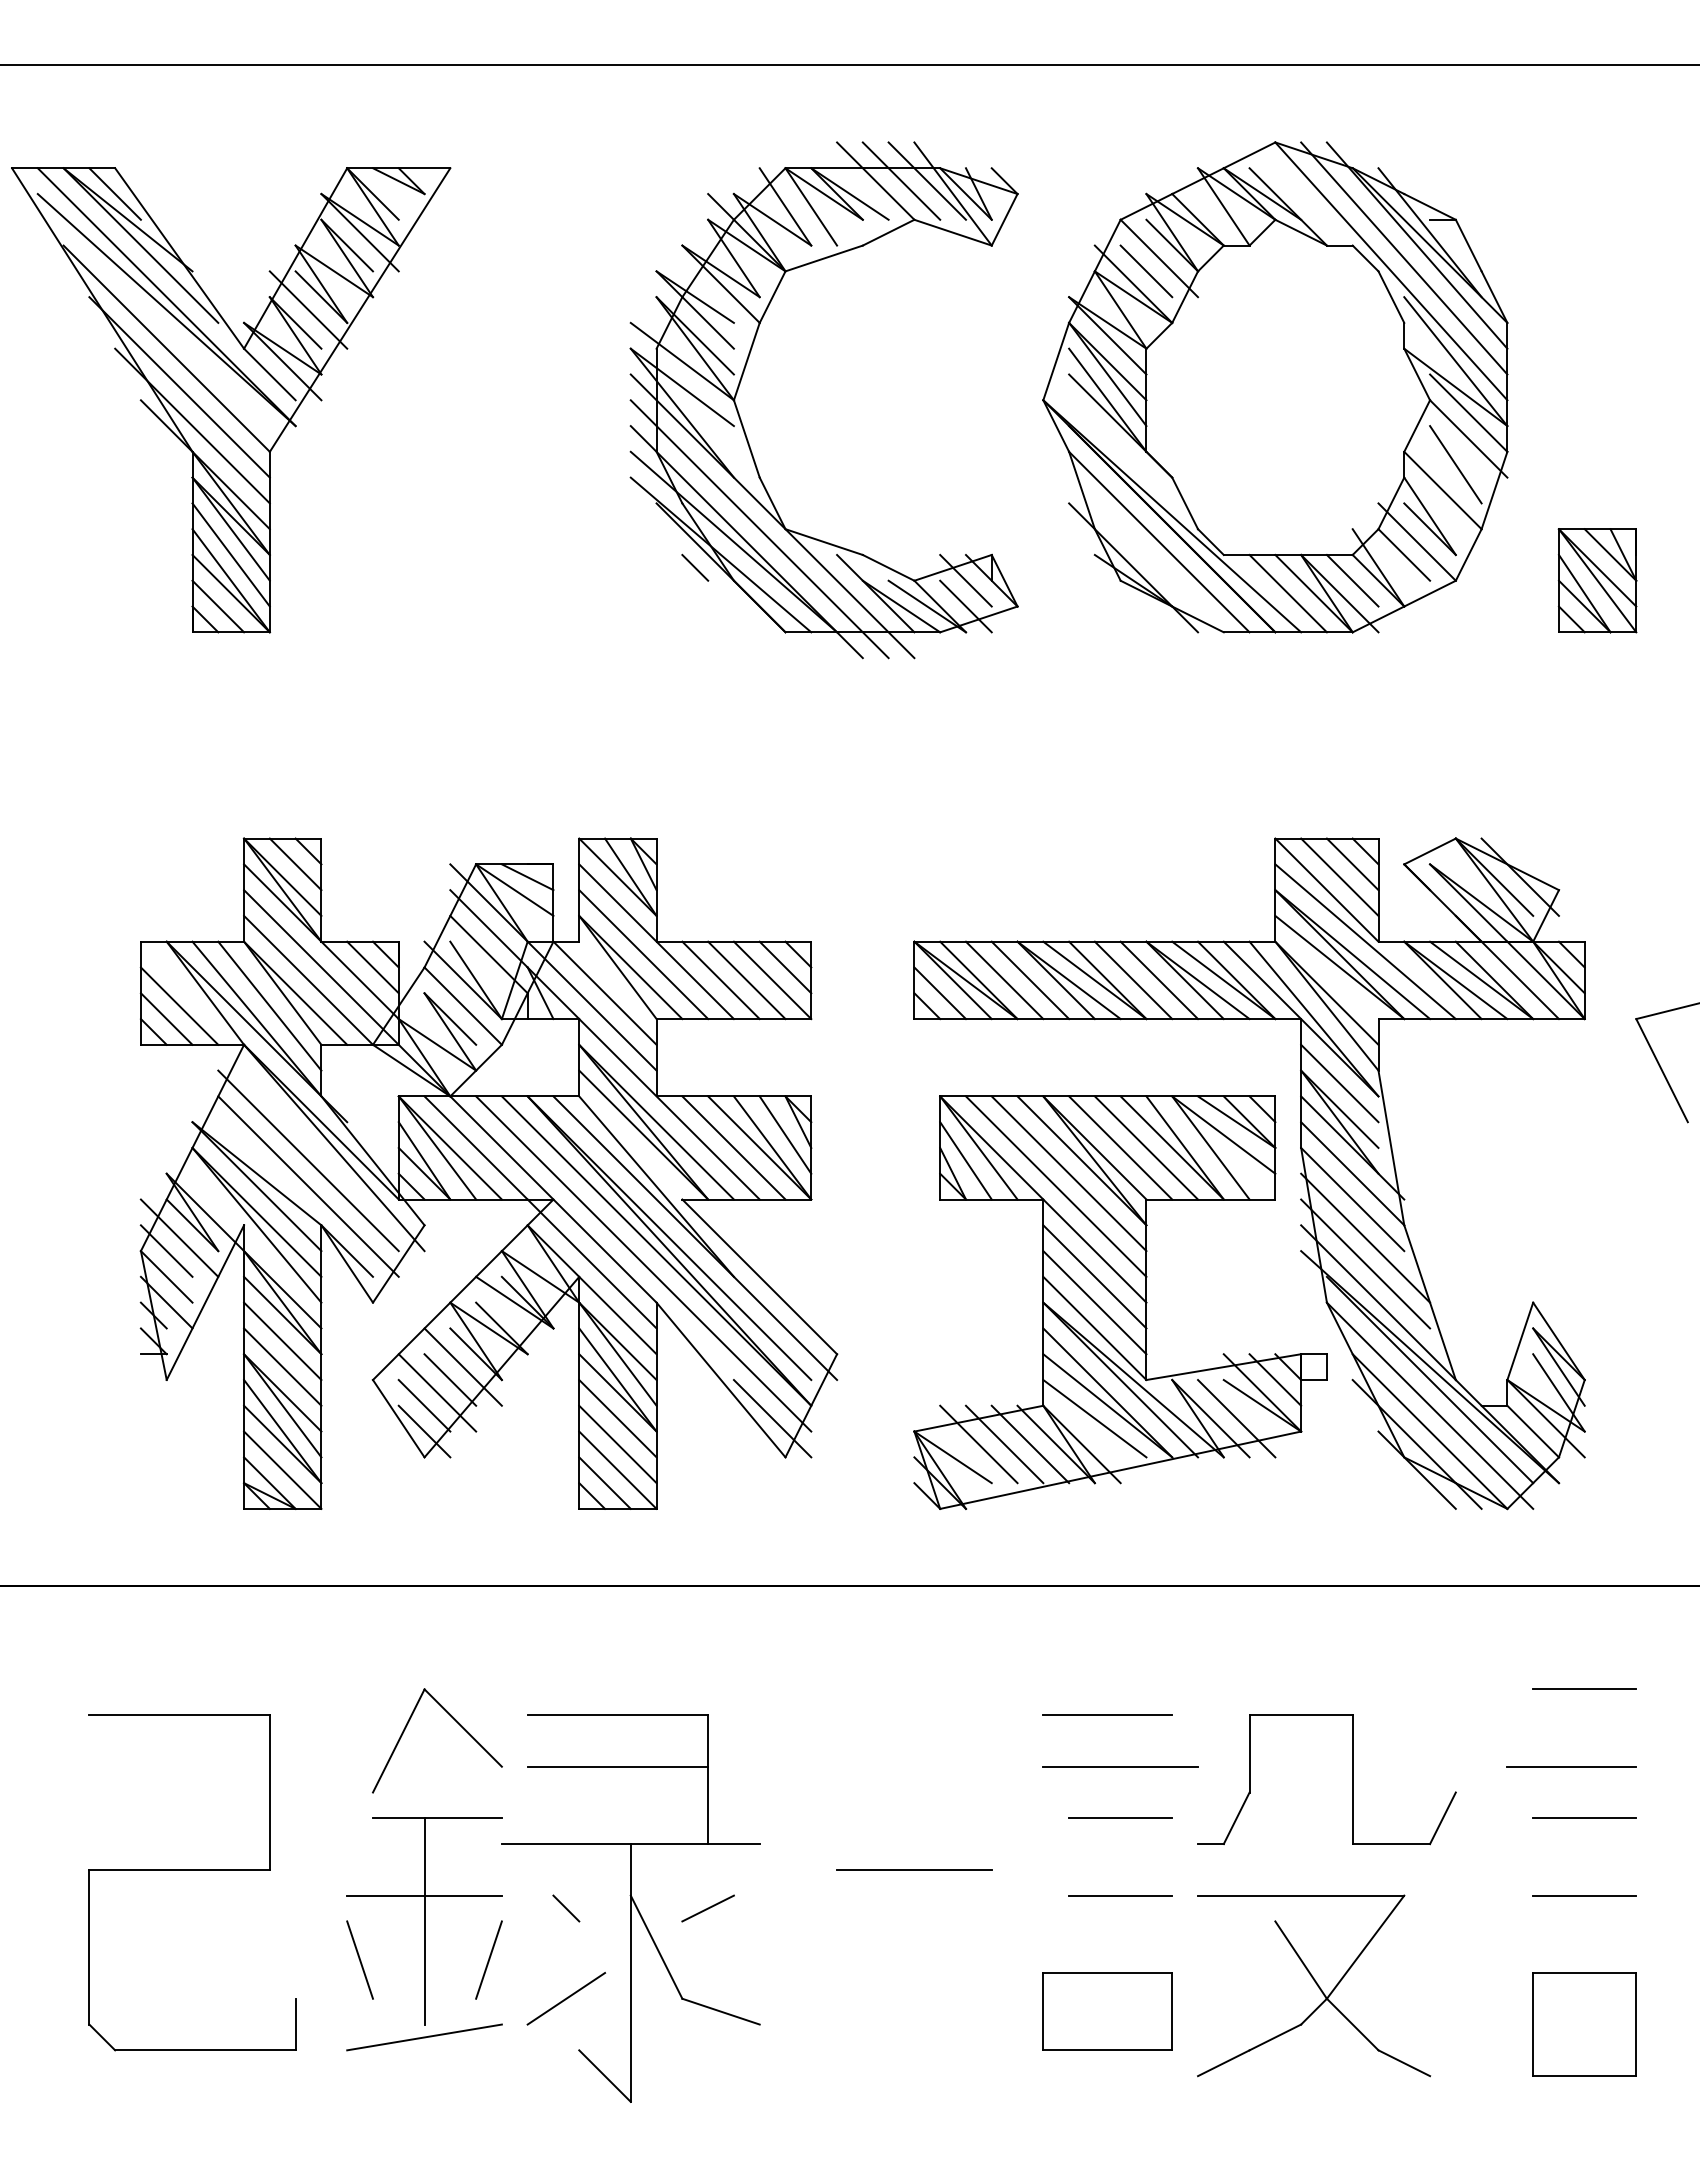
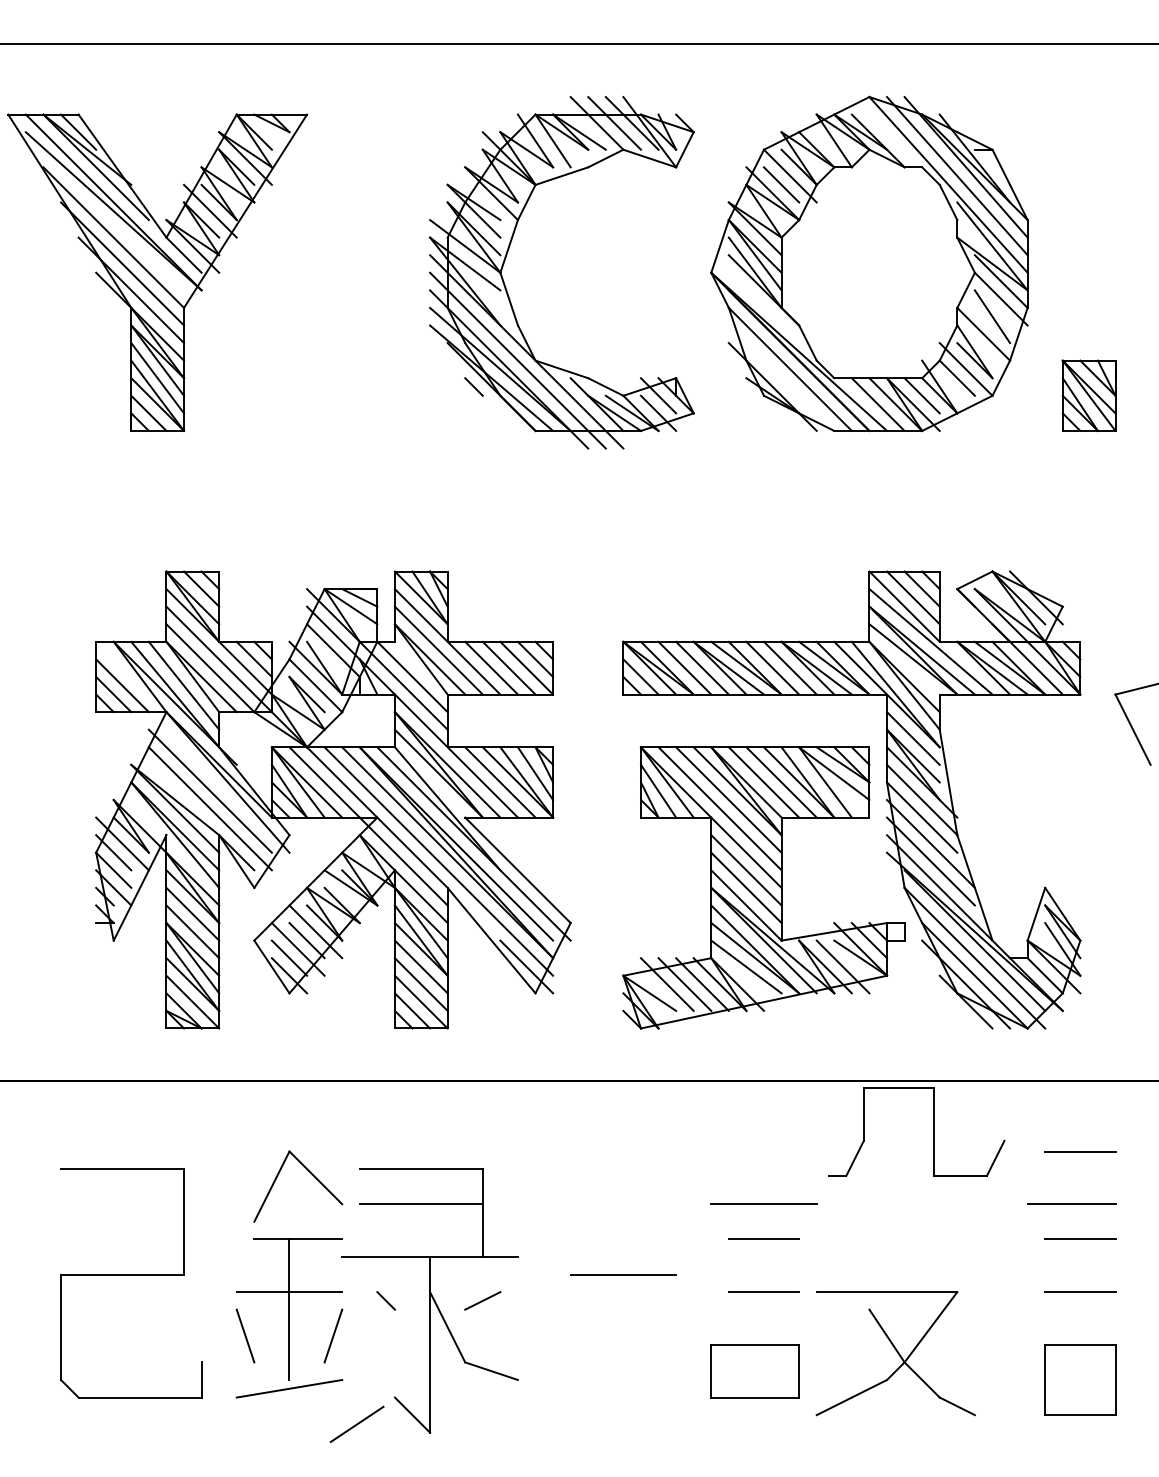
line: (1108, 1715) -> (755, 1169), removed
part: (1351, 1778) -> (933, 1131), moved
line: (565, 1997) -> (356, 1423), moved

